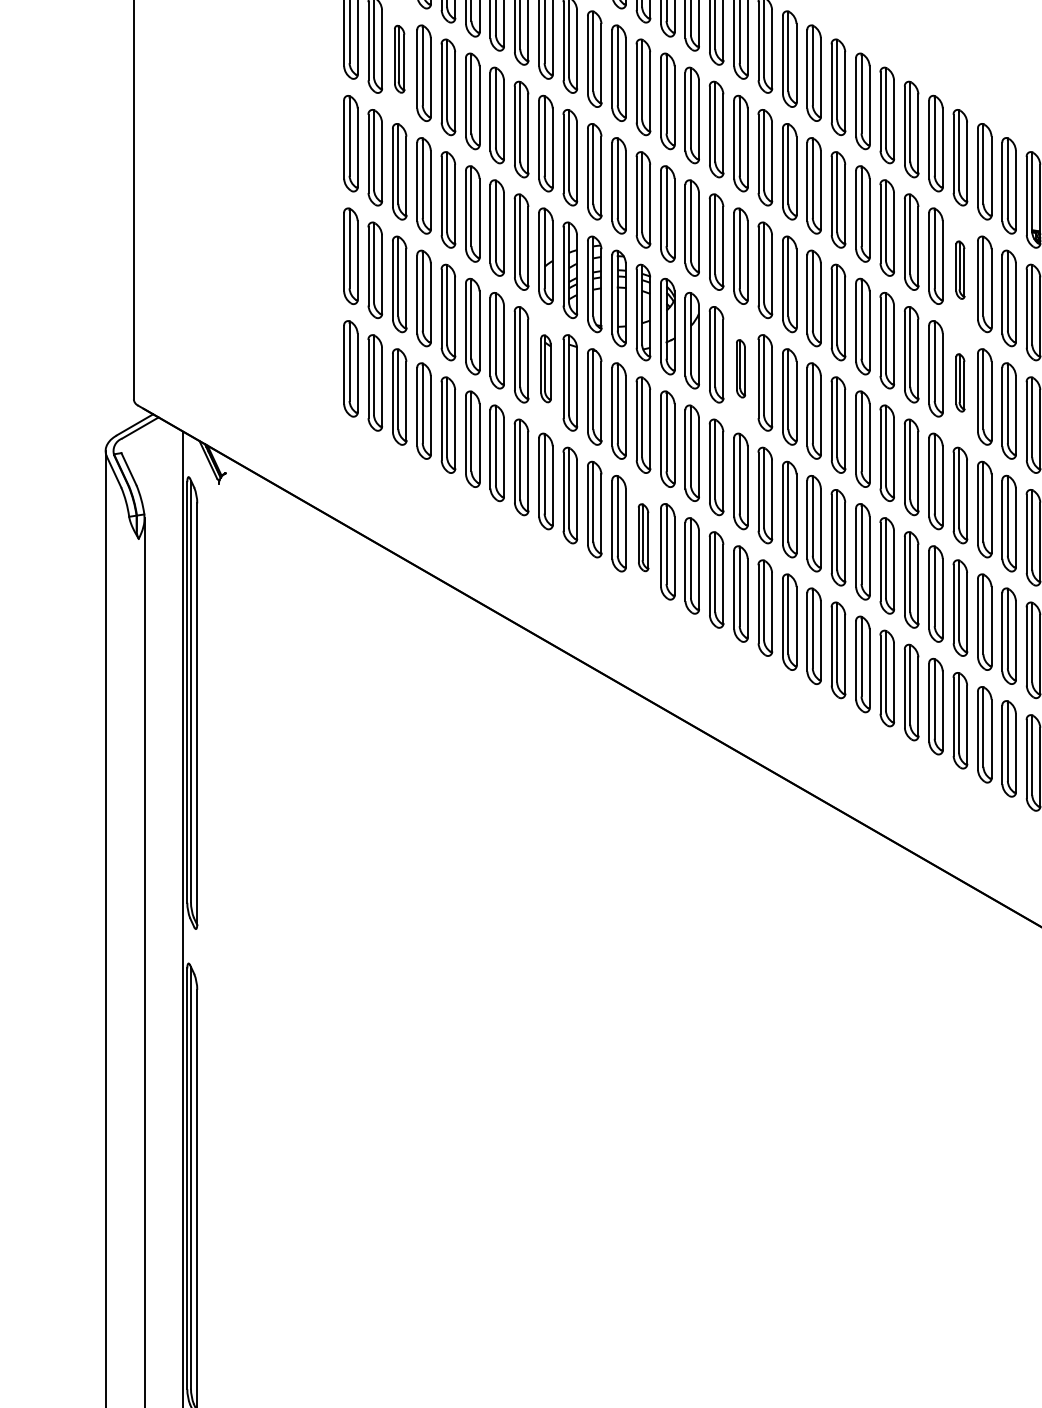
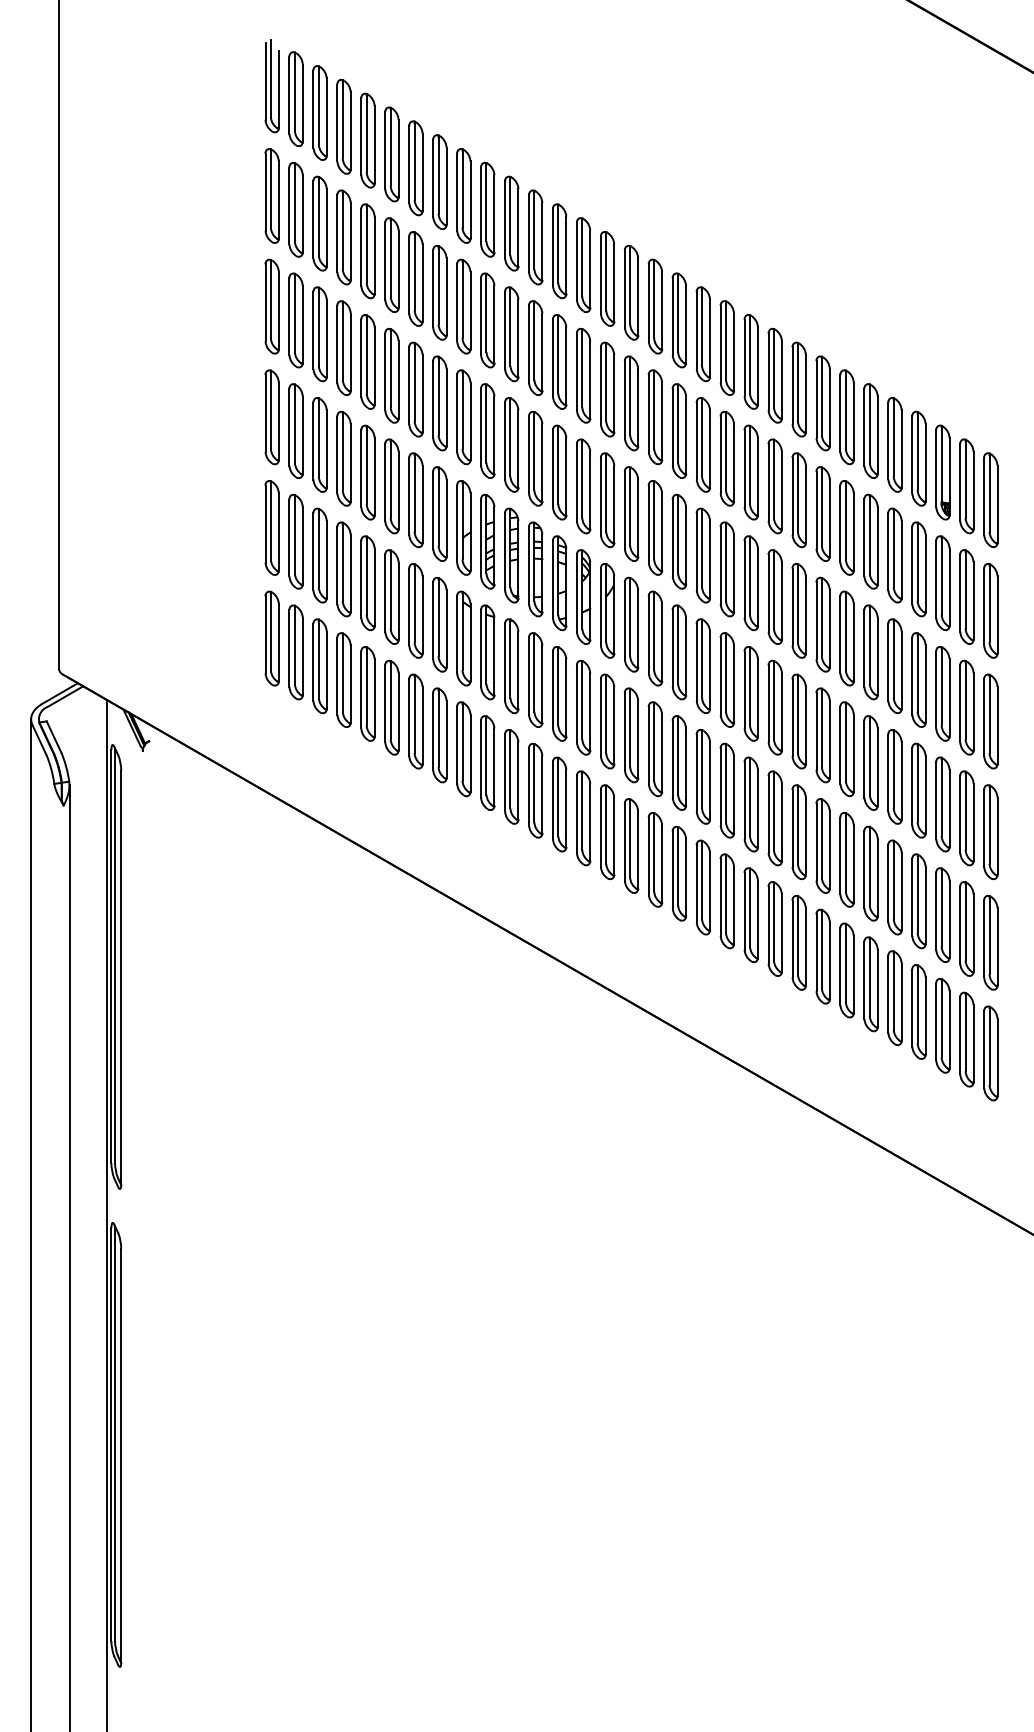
part: (399, 59) -> (319, 334), size x1.43
part: (959, 270) -> (870, 541), size x1.67
part: (545, 368) -> (463, 638), size x1.43
part: (741, 368) -> (655, 638), size x1.67
part: (959, 383) -> (870, 652), size x1.67
part: (643, 537) -> (559, 804), size x1.43

